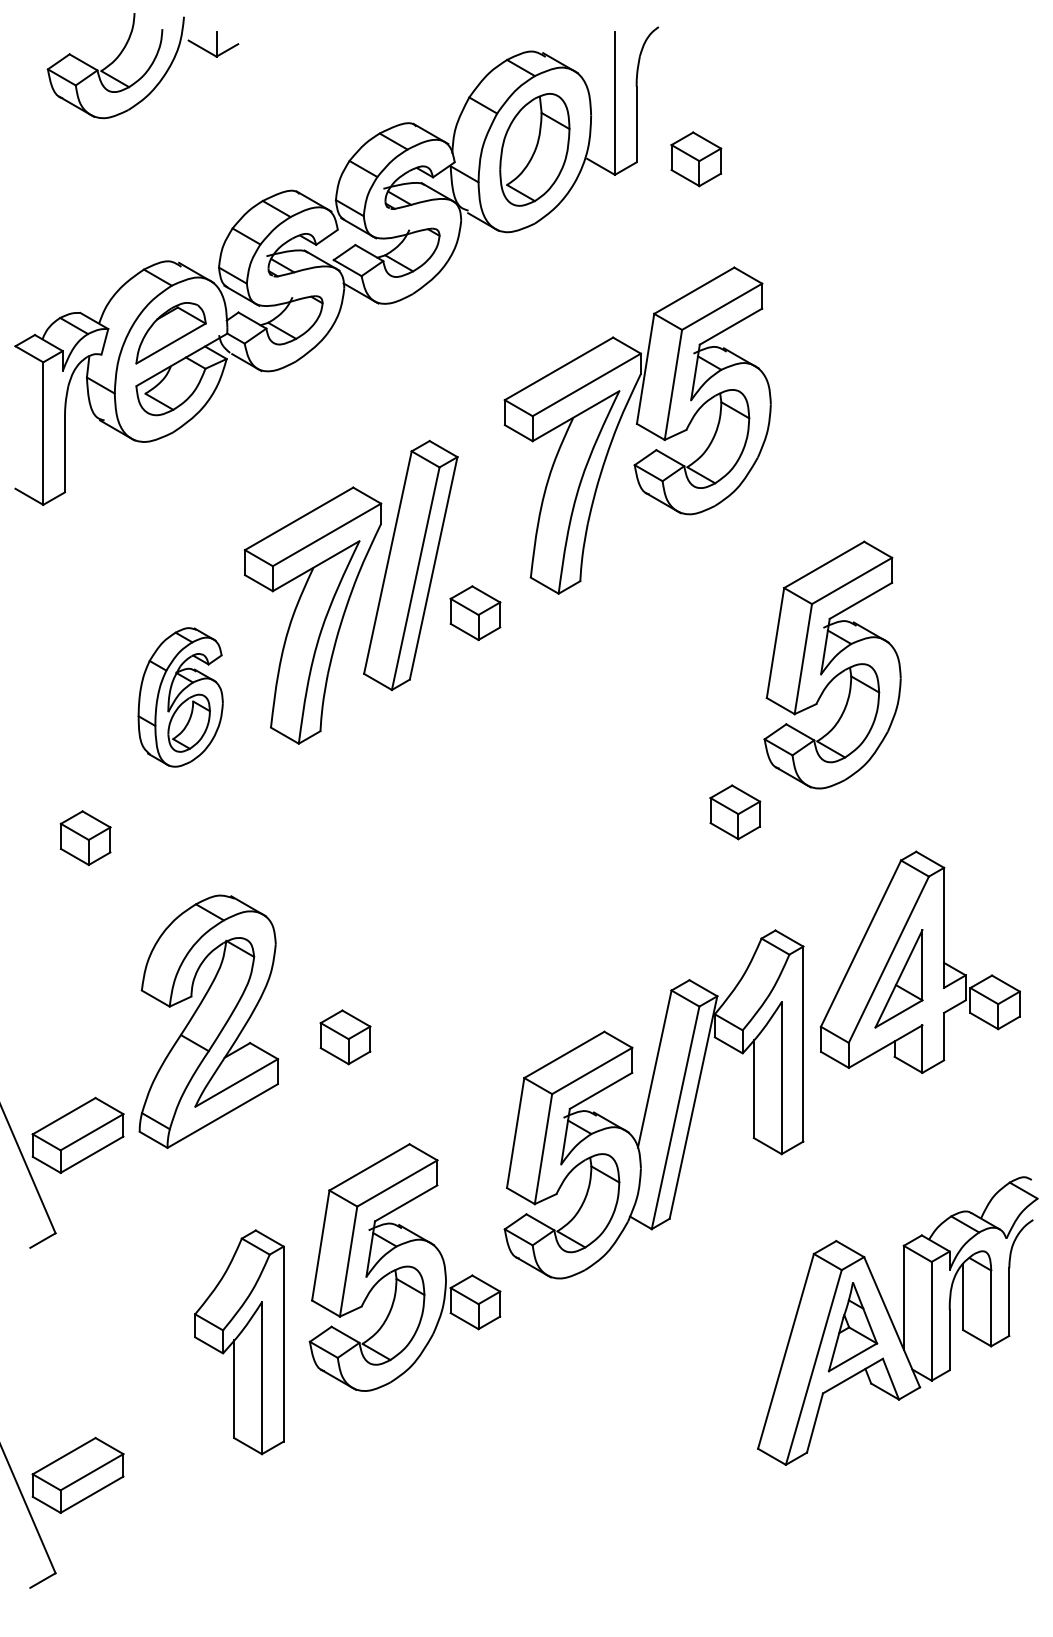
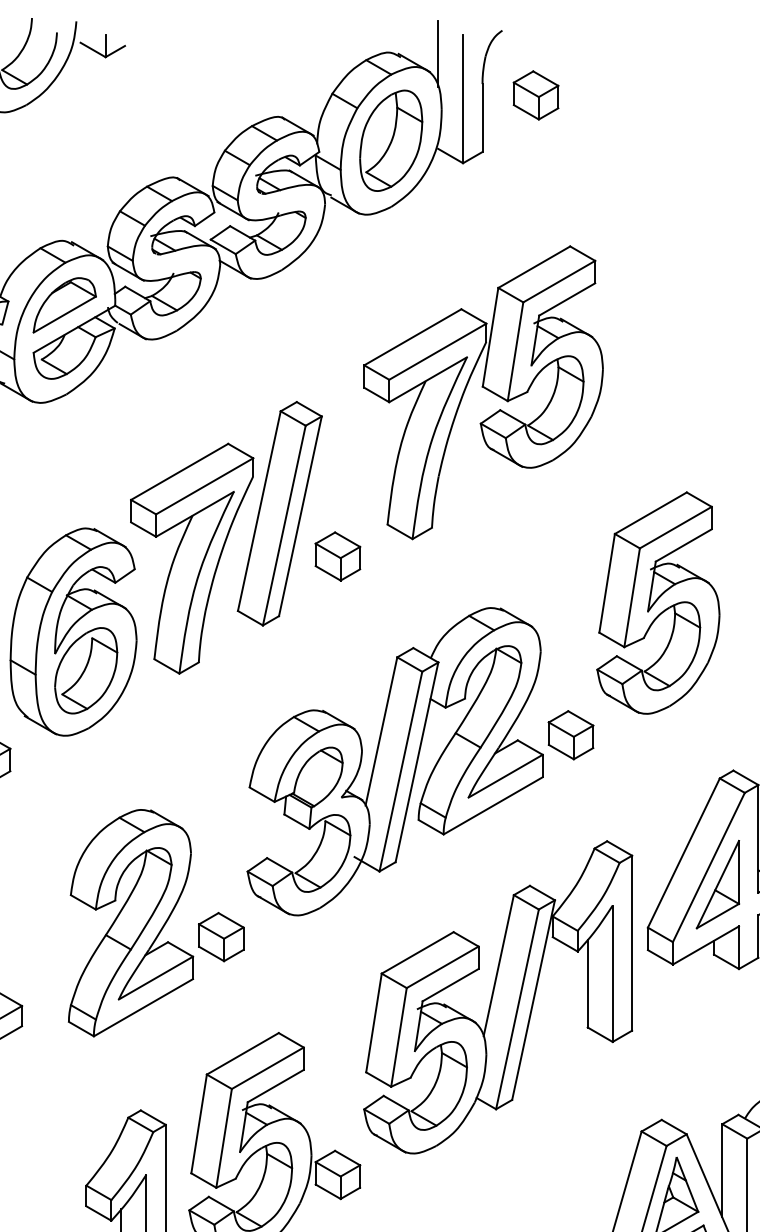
line: (587, 52) -> (438, 53), added
part: (696, 159) -> (536, 95), moved
part: (180, 697) -> (73, 632), size x1.67
part: (538, 841) -> (394, 761), added
part: (208, 1021) -> (130, 922), moved

